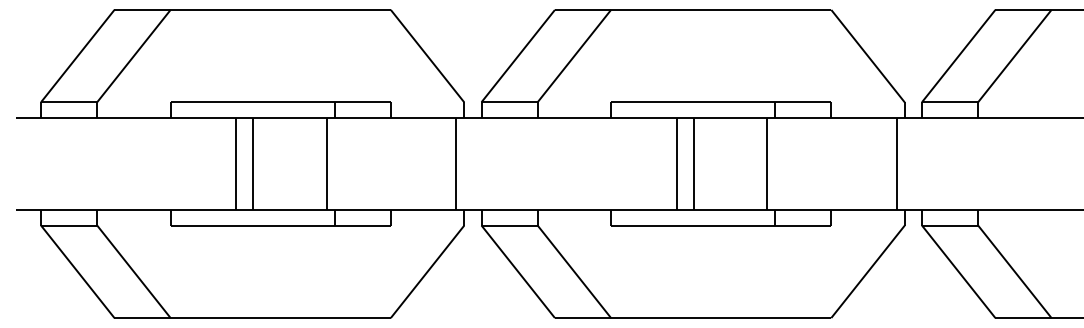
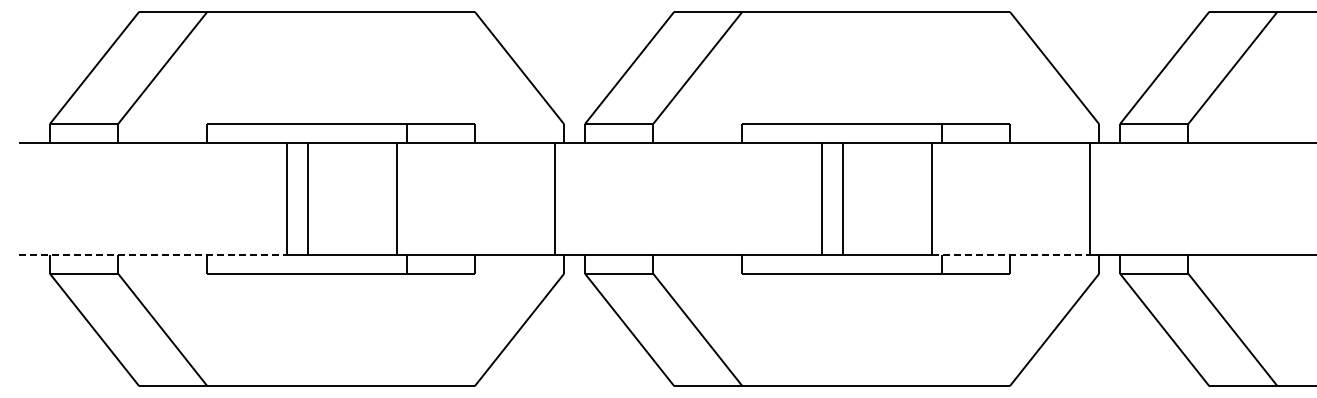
line: (126, 210) -> (153, 255), solid -> dashed
line: (831, 210) -> (1010, 255), solid -> dashed

